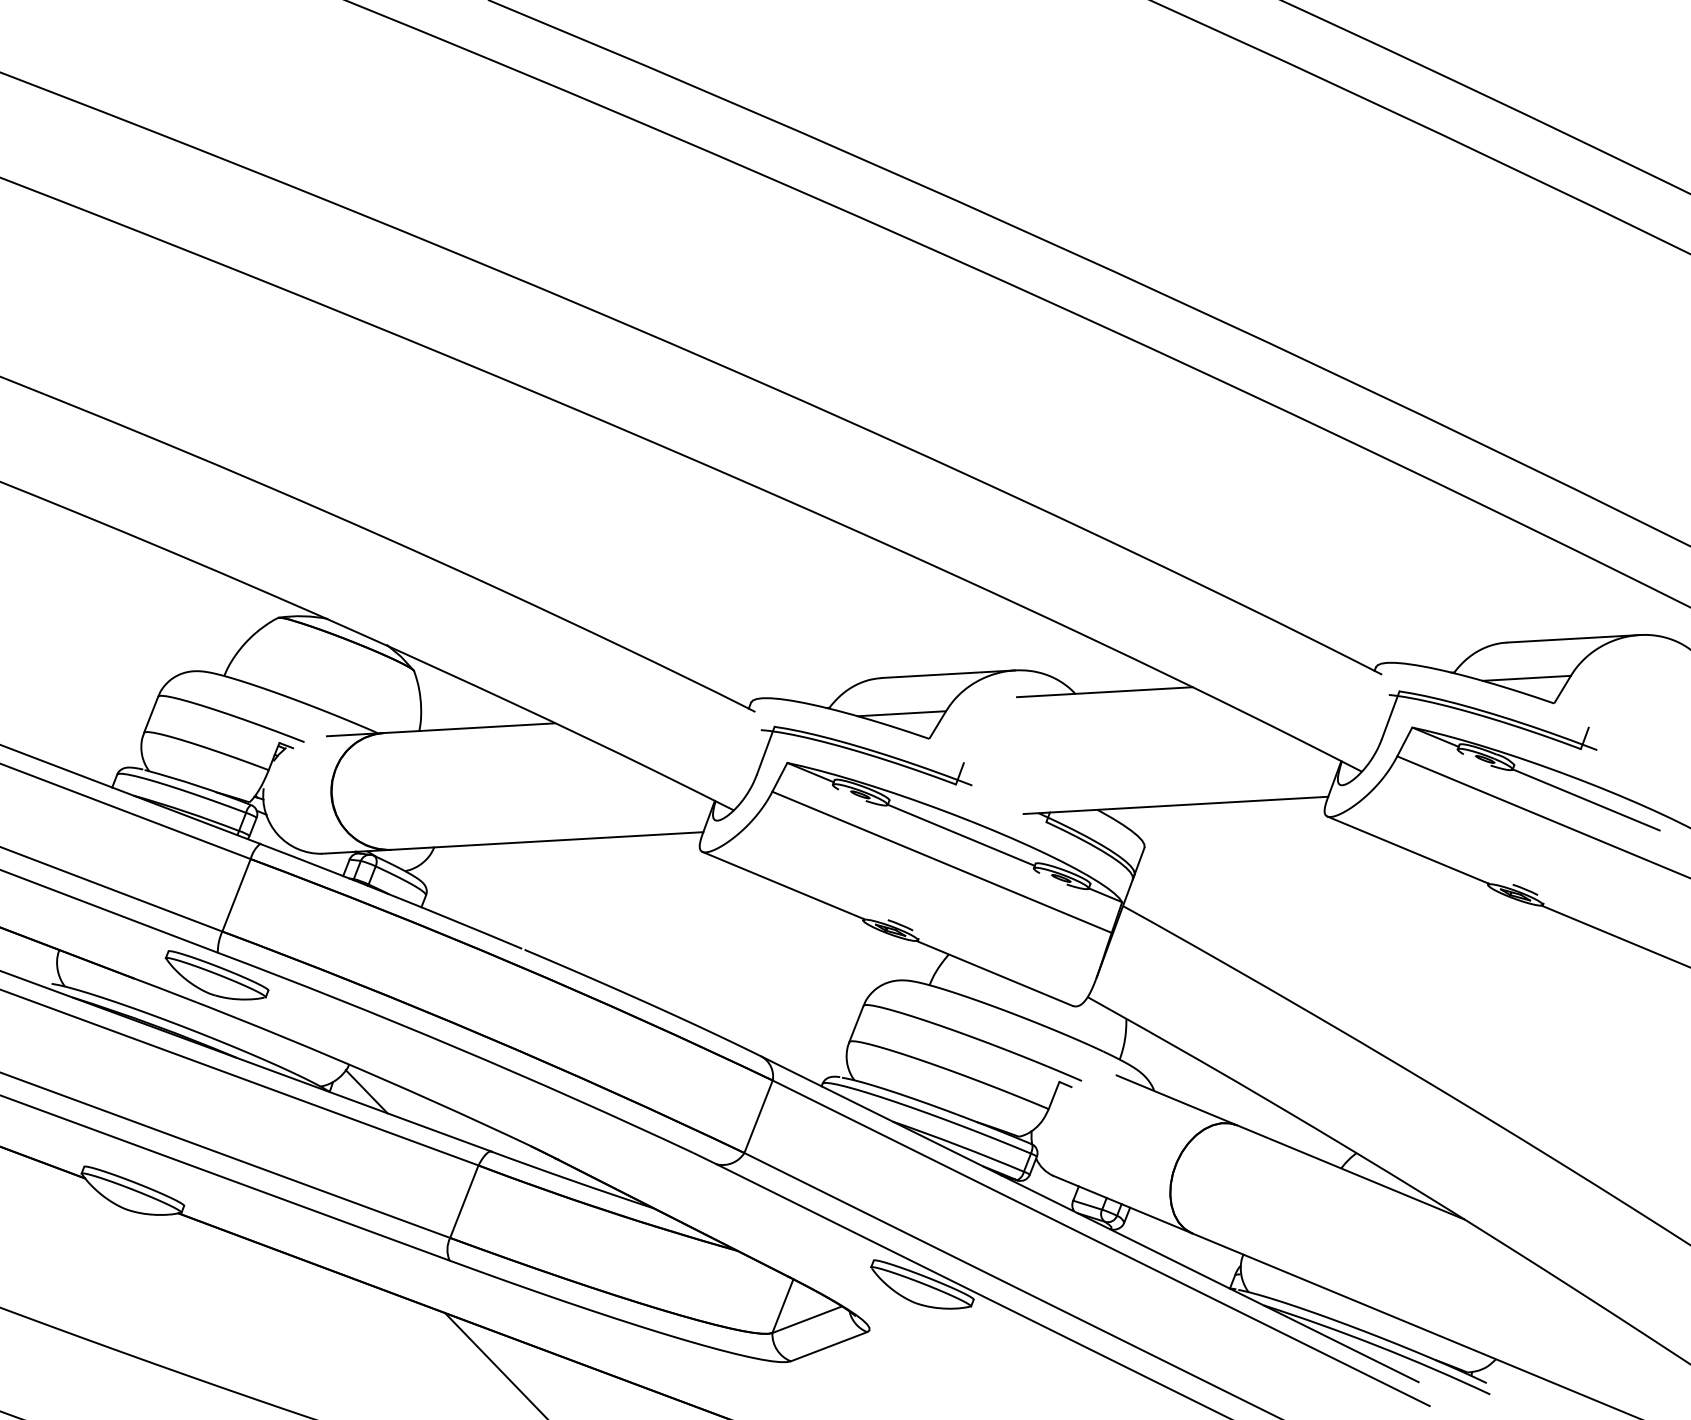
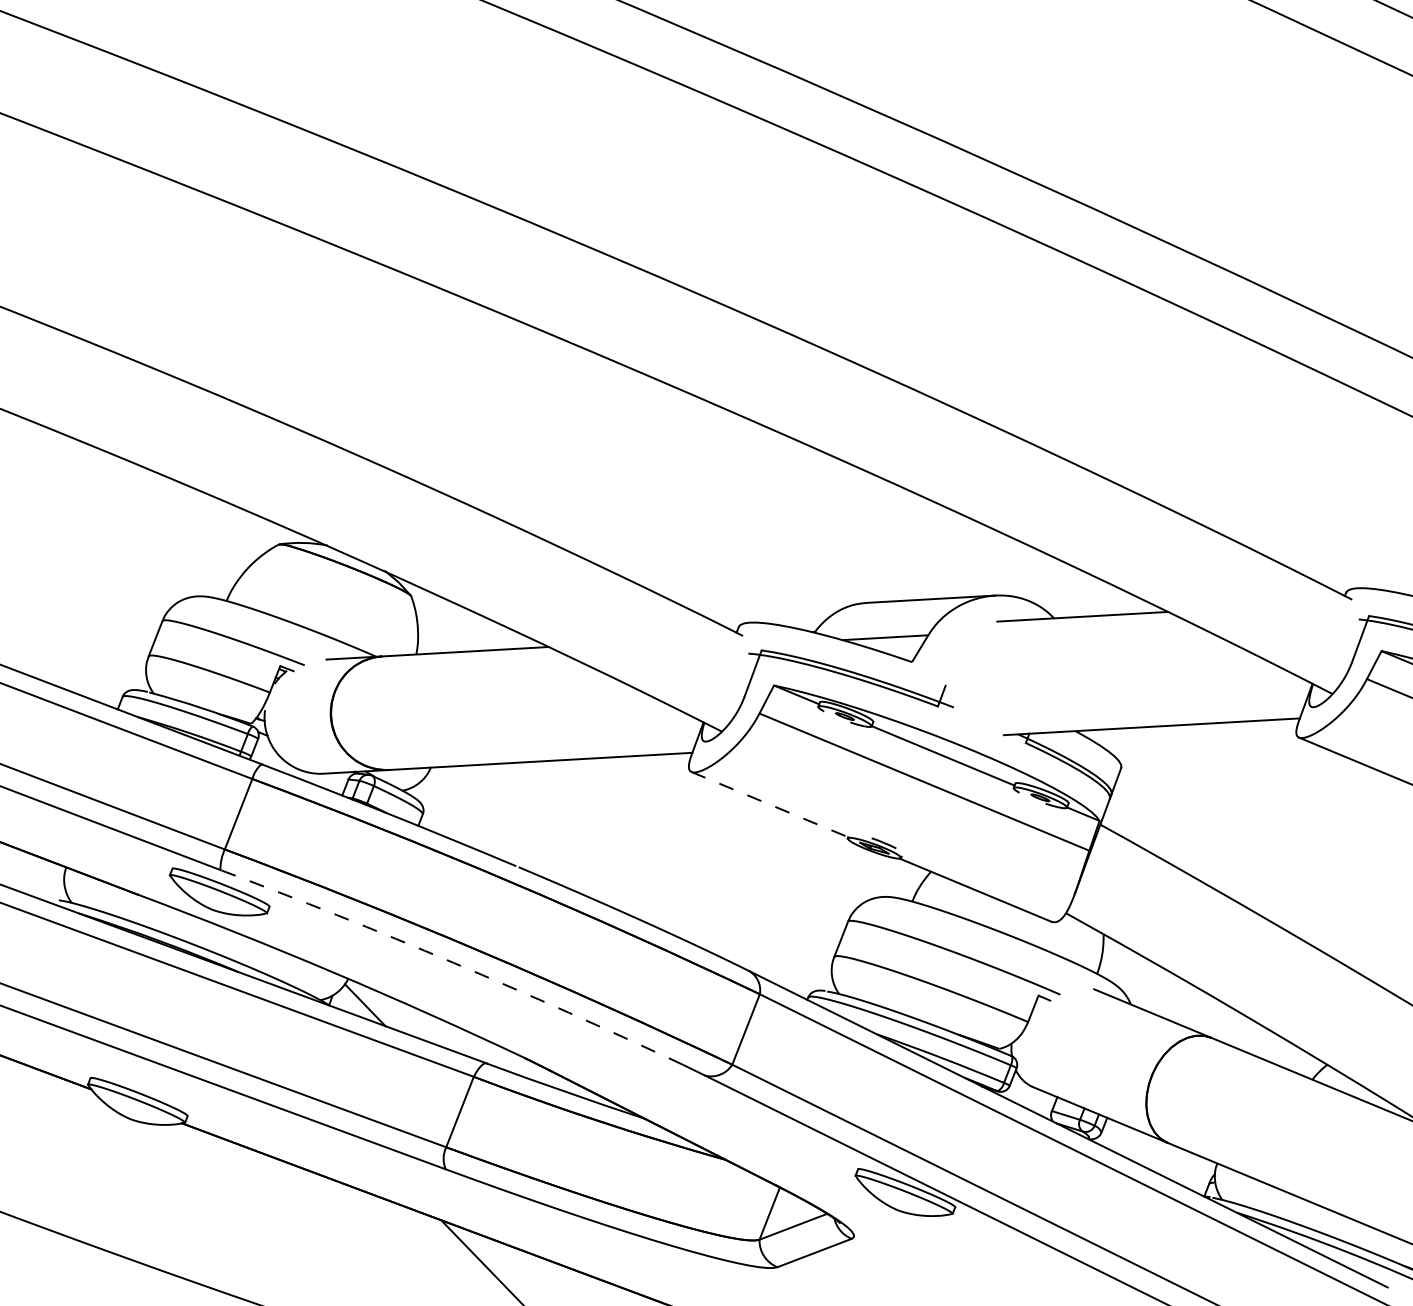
line: (783, 885) -> (770, 804), solid -> dashed
arc: (457, 1048) -> (453, 963), solid -> dashed

